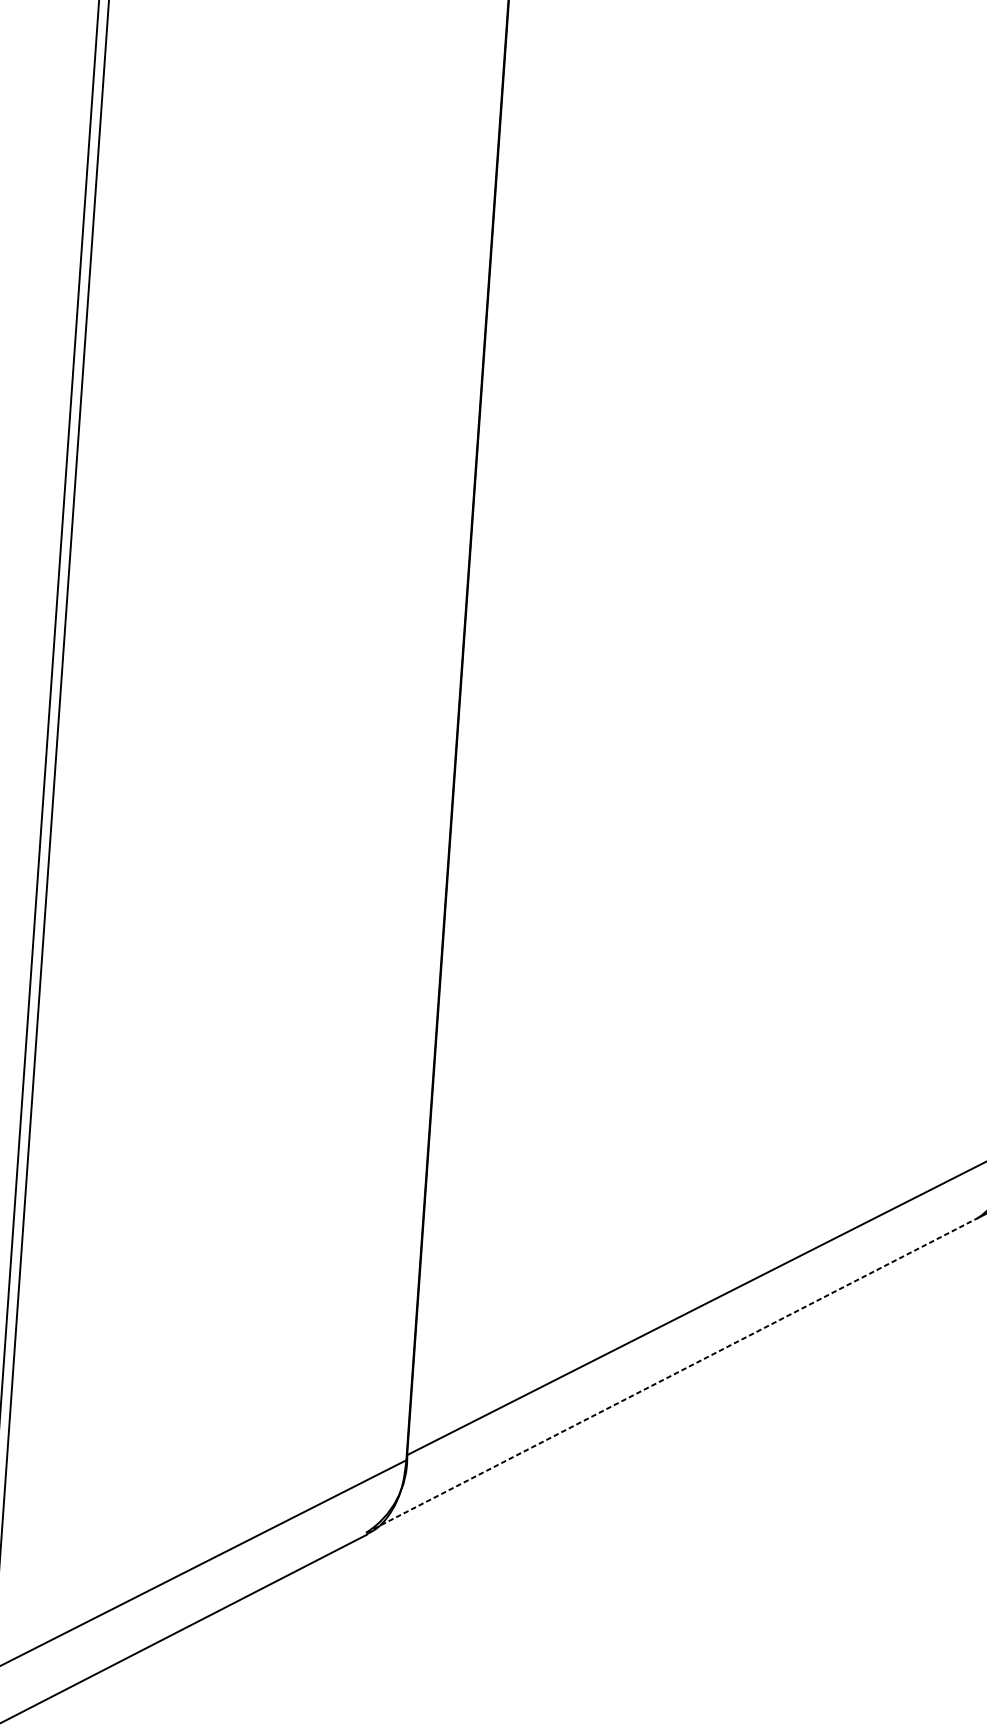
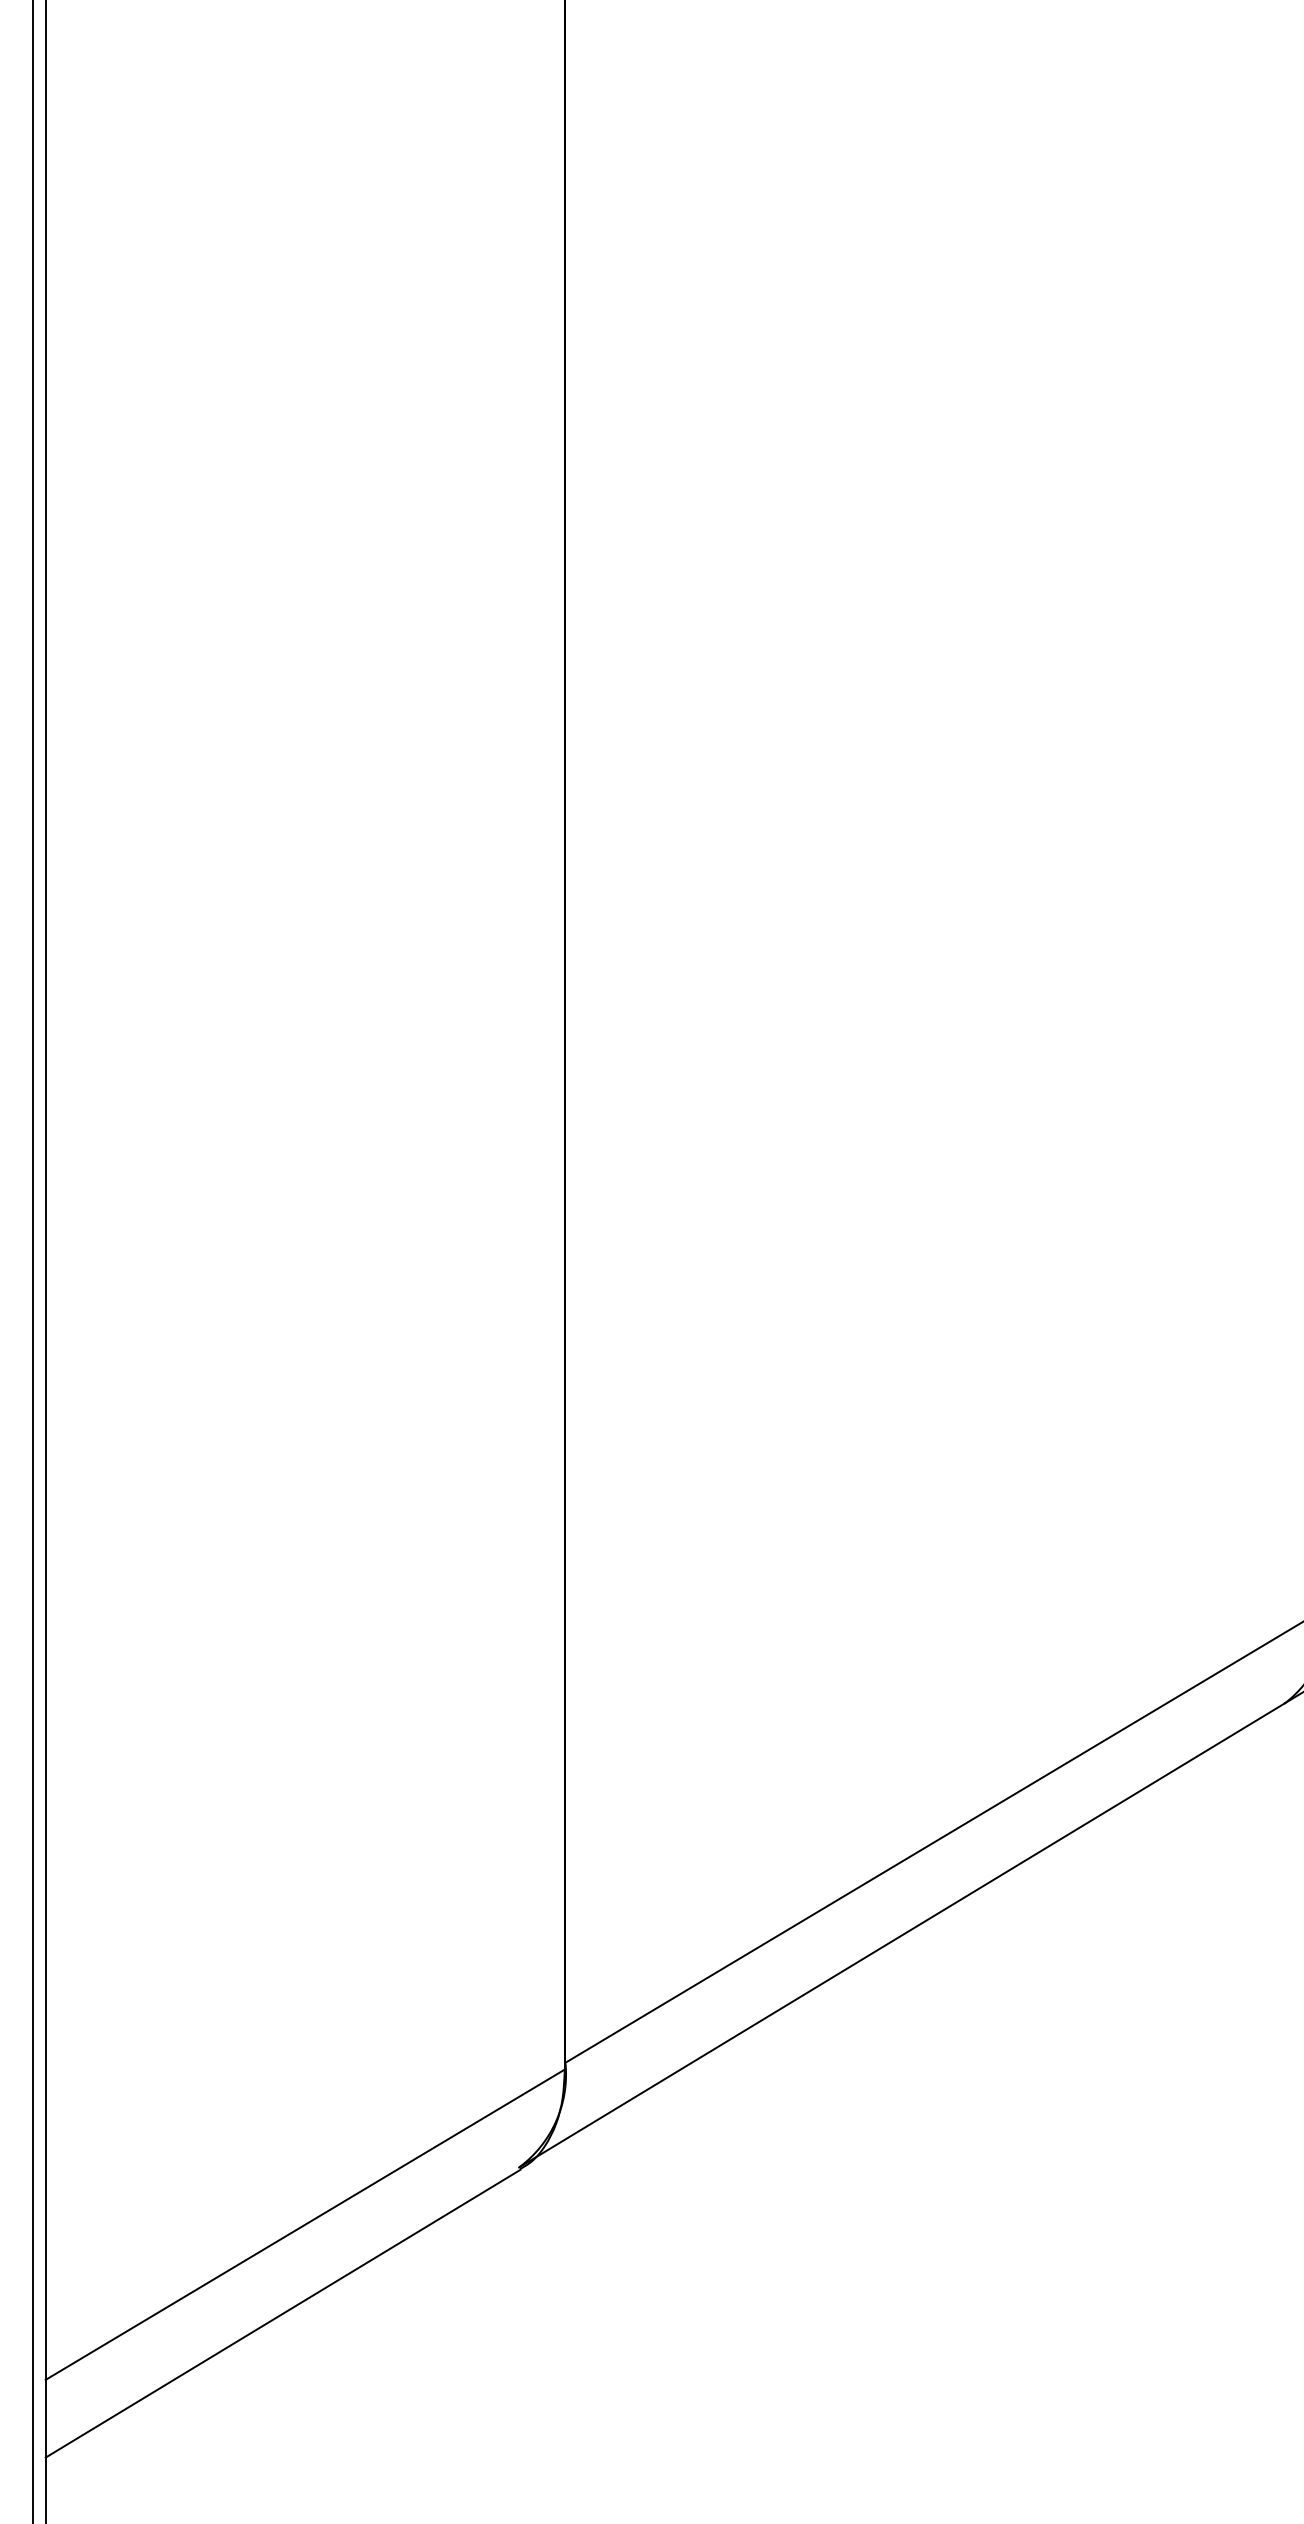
line: (672, 1375) -> (902, 1935), dashed -> solid

